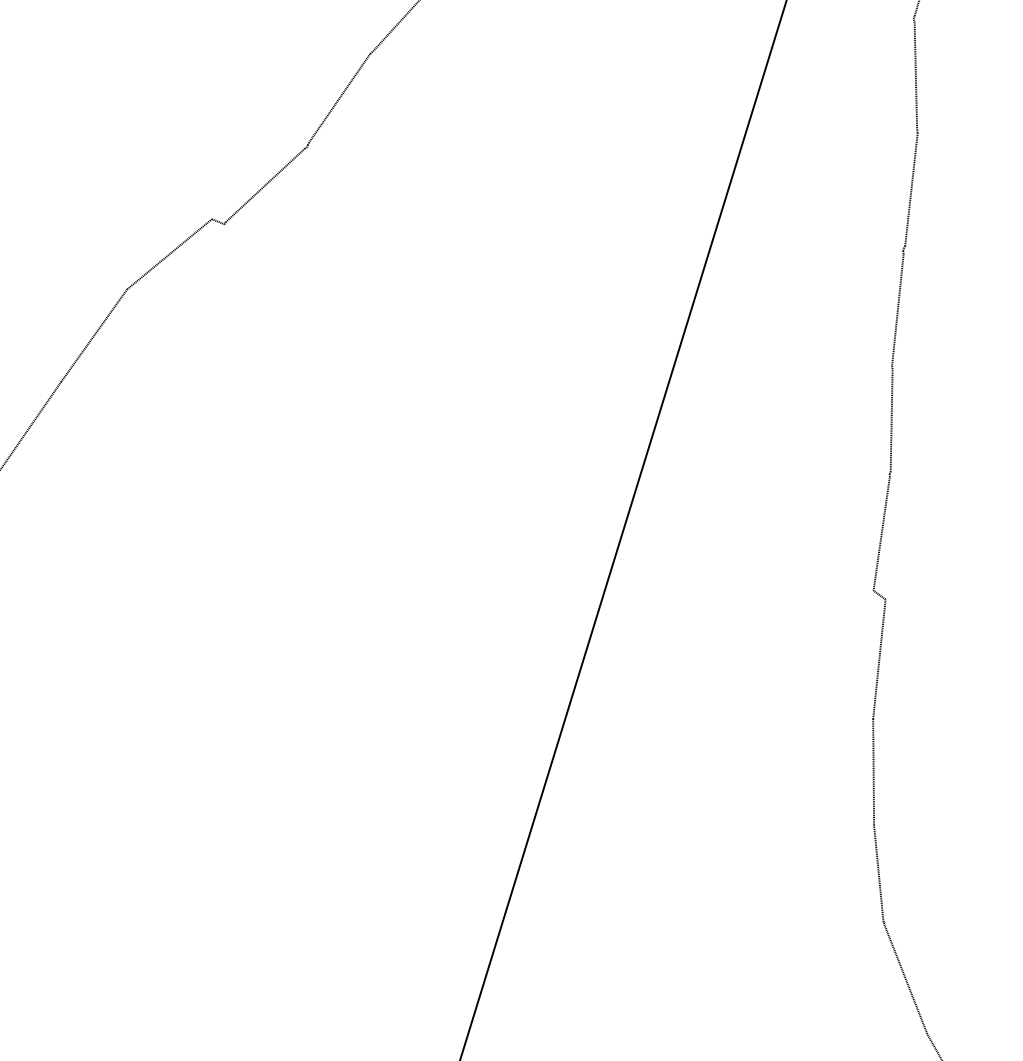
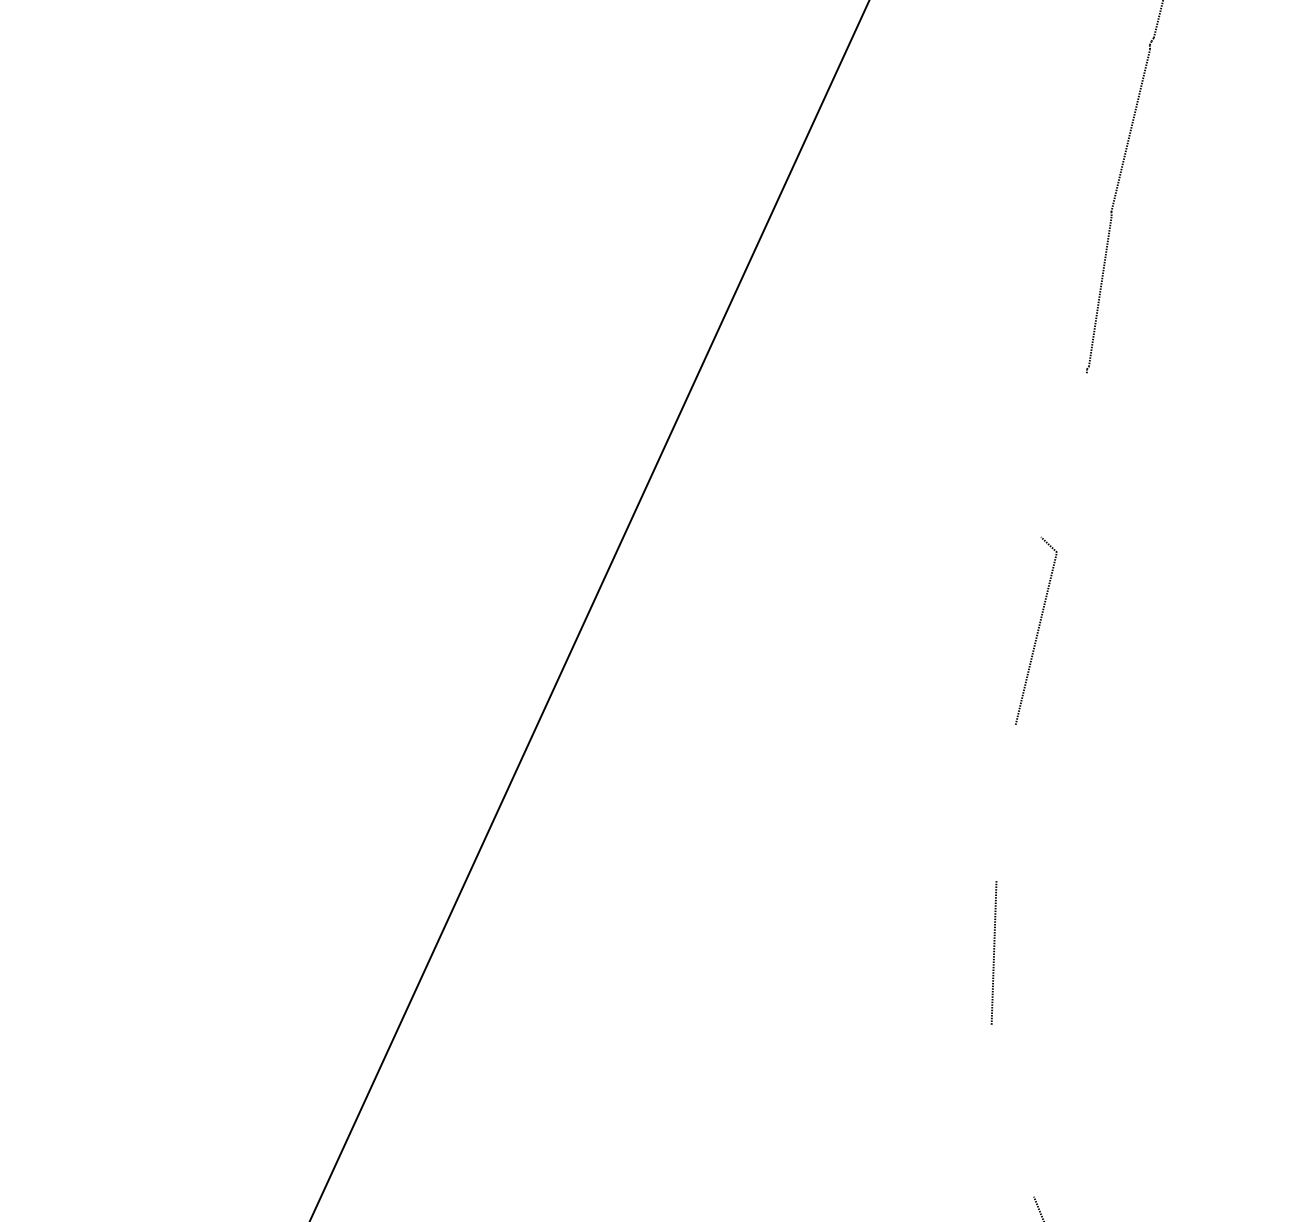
line: (881, 533) -> (1063, 454), removed
line: (873, 771) -> (1006, 802), removed
line: (905, 977) -> (1013, 1110), removed

